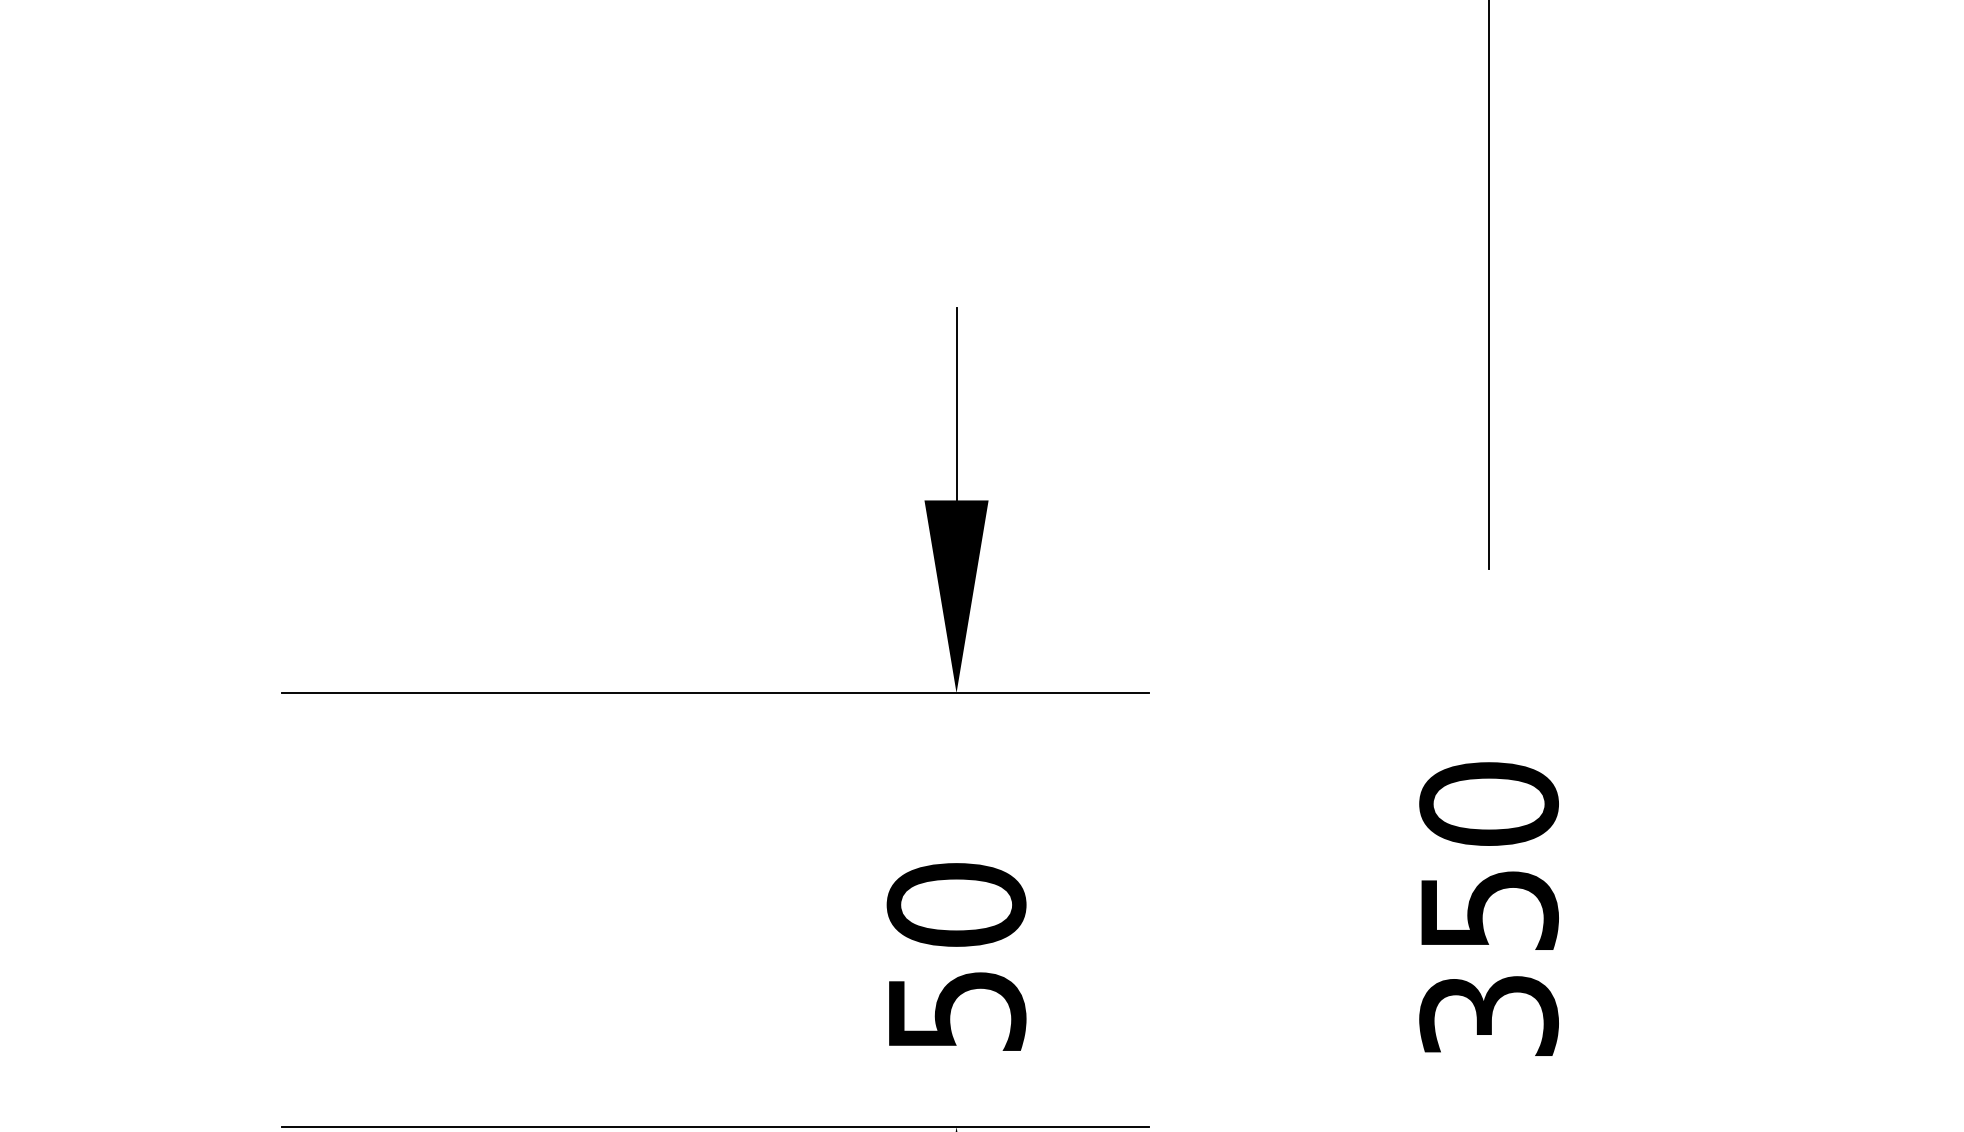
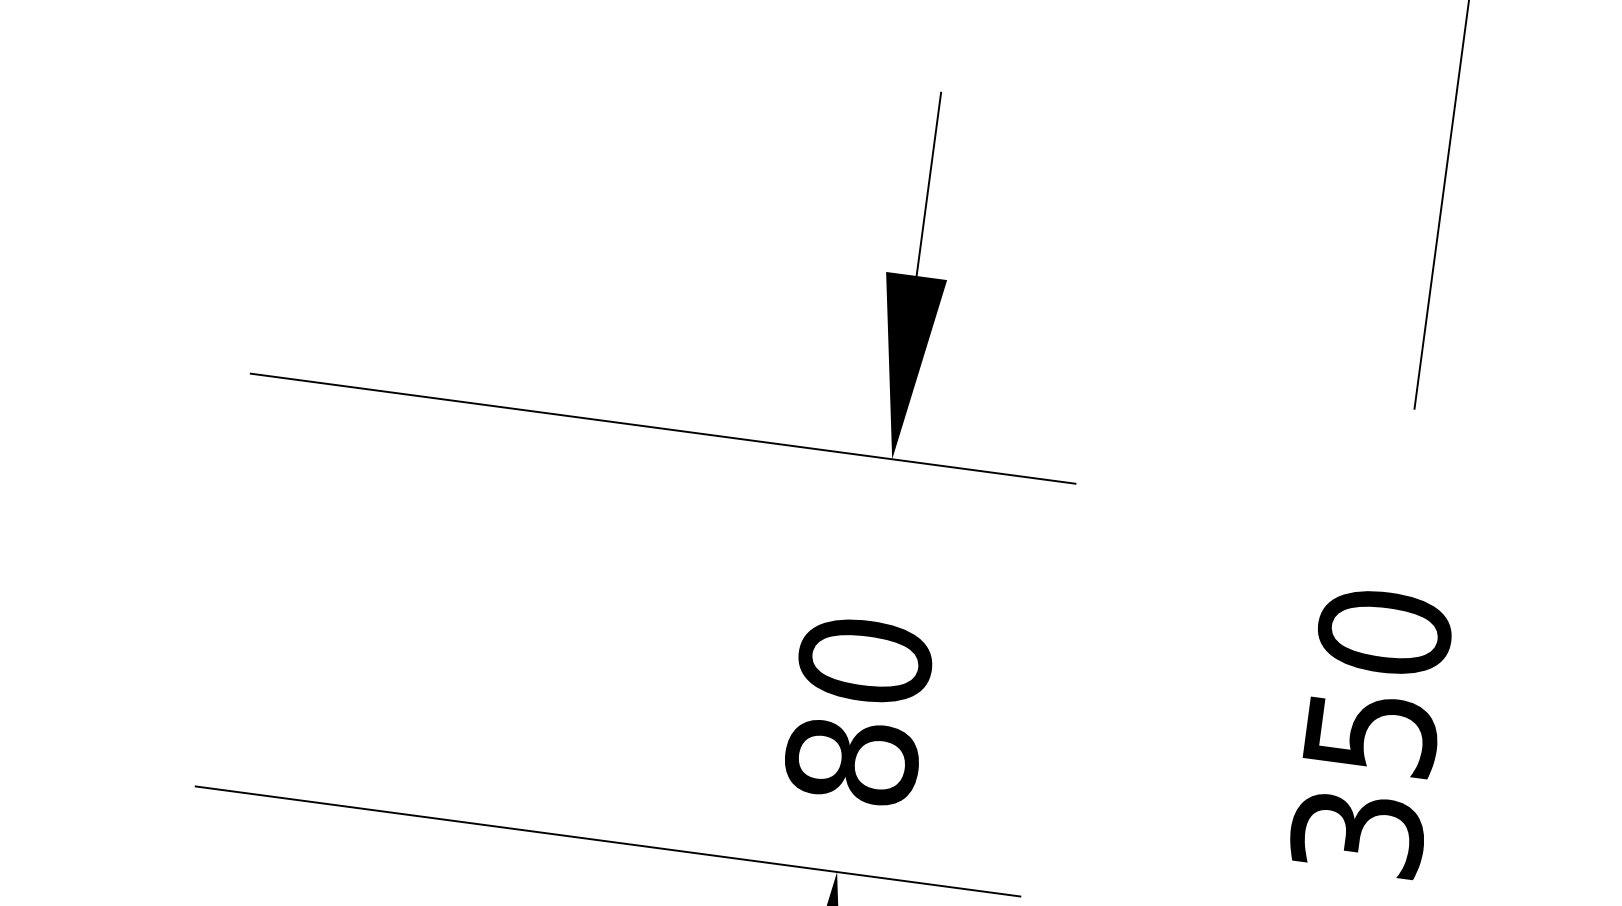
text: (956, 1010) -> (851, 761), 50 -> 80

